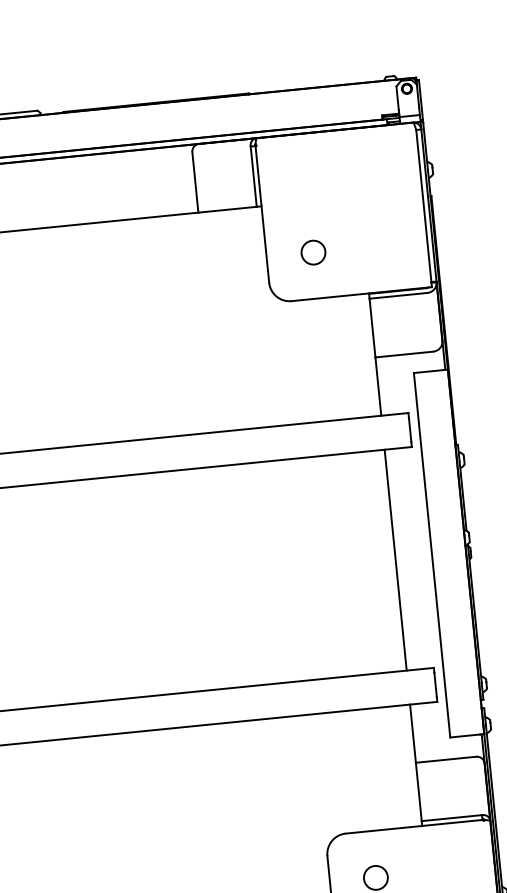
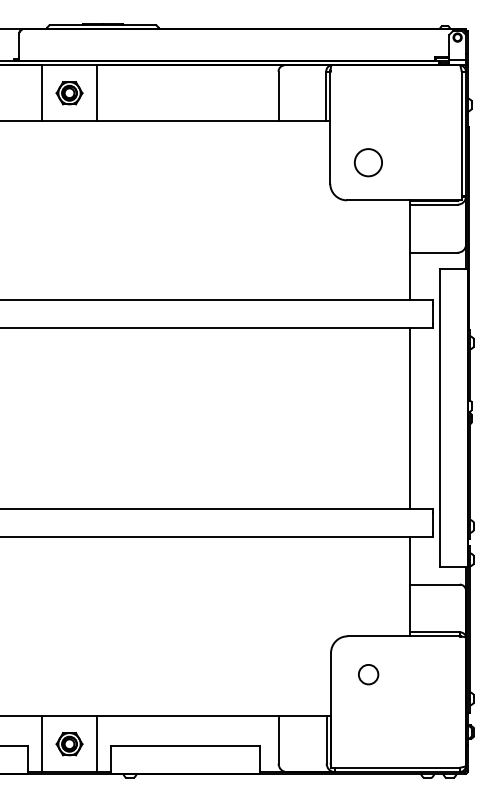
circle: (313, 252) -> (368, 162), size x1.4

